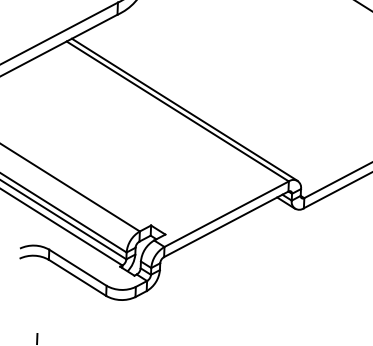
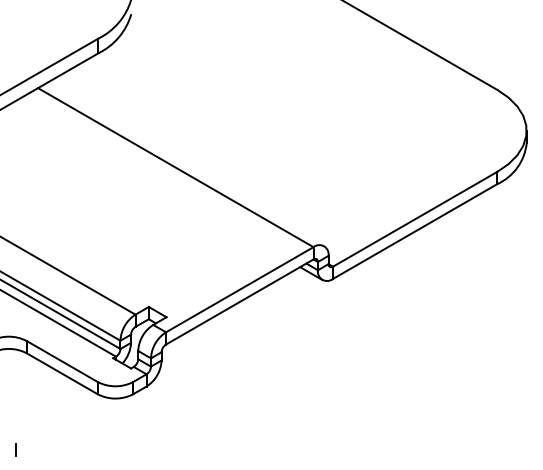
line: (185, 109) -> (184, 165), removed

